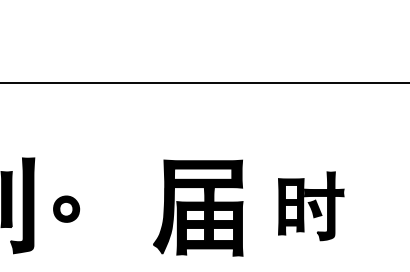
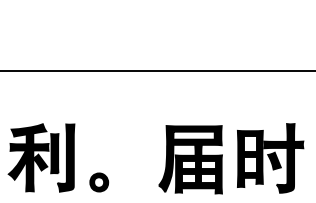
part: (310, 206) -> (270, 158), size x1.43
part: (66, 209) -> (99, 182), moved

